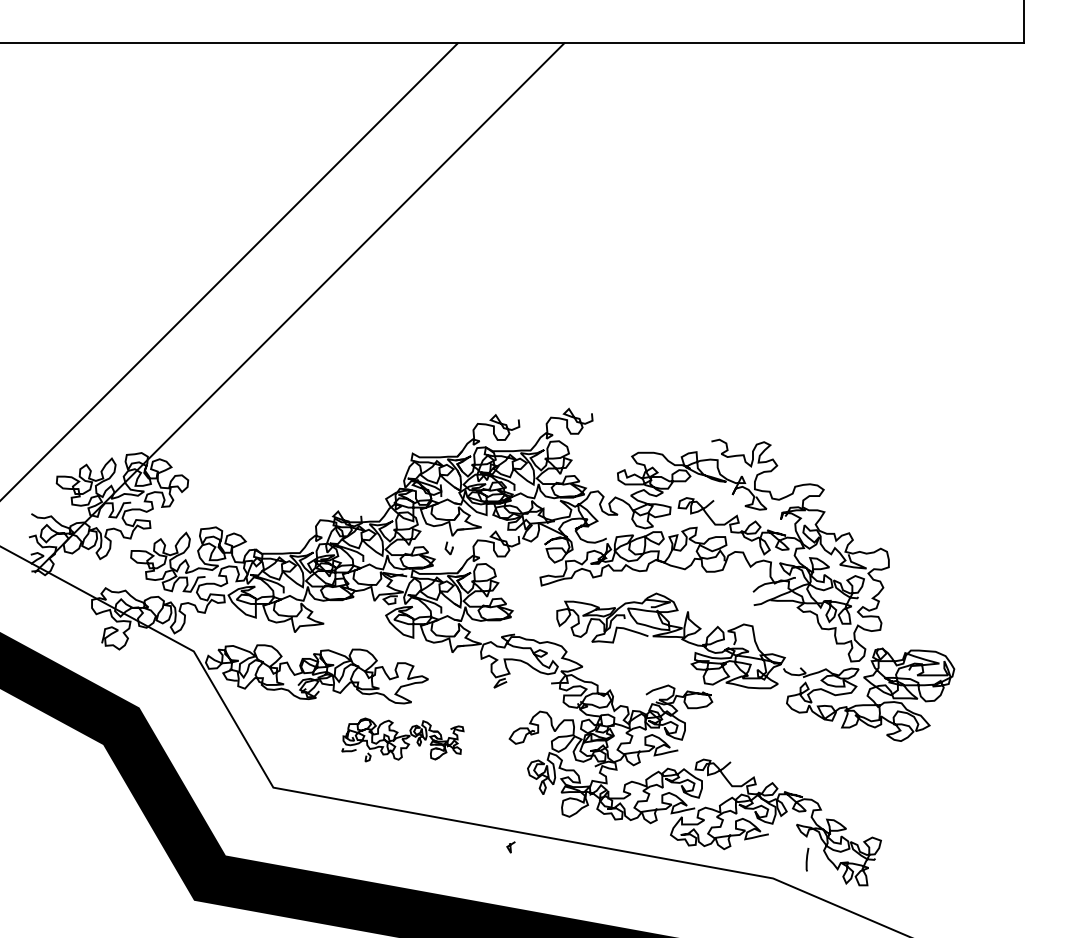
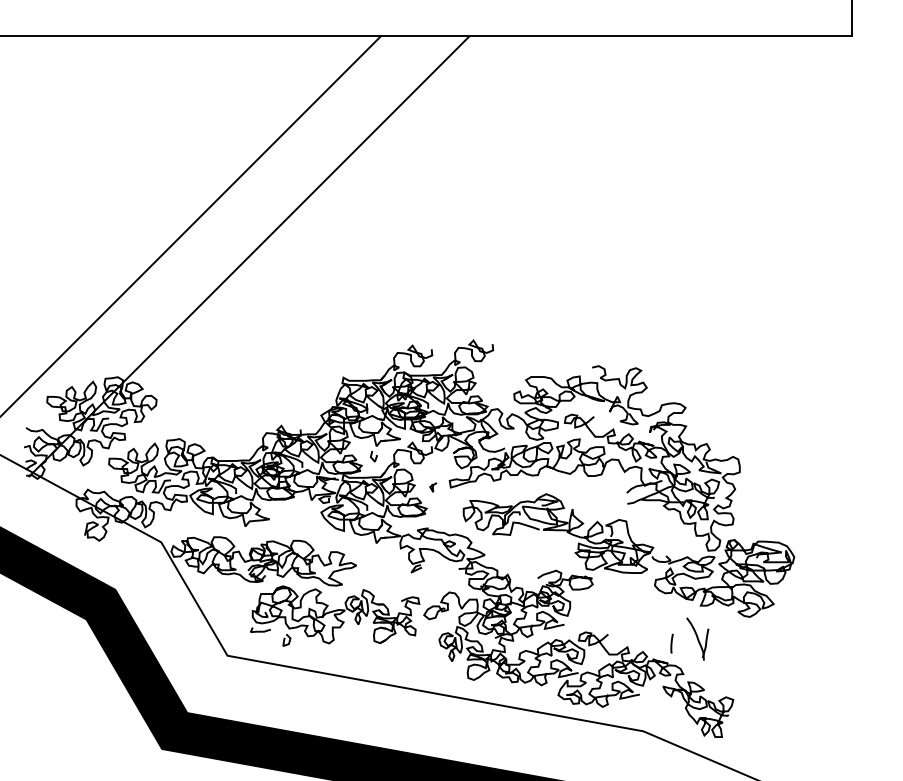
part: (403, 739) -> (335, 615), size x1.67
part: (838, 766) -> (697, 638), added
line: (511, 847) -> (433, 487), moved
line: (806, 859) -> (671, 643), moved

